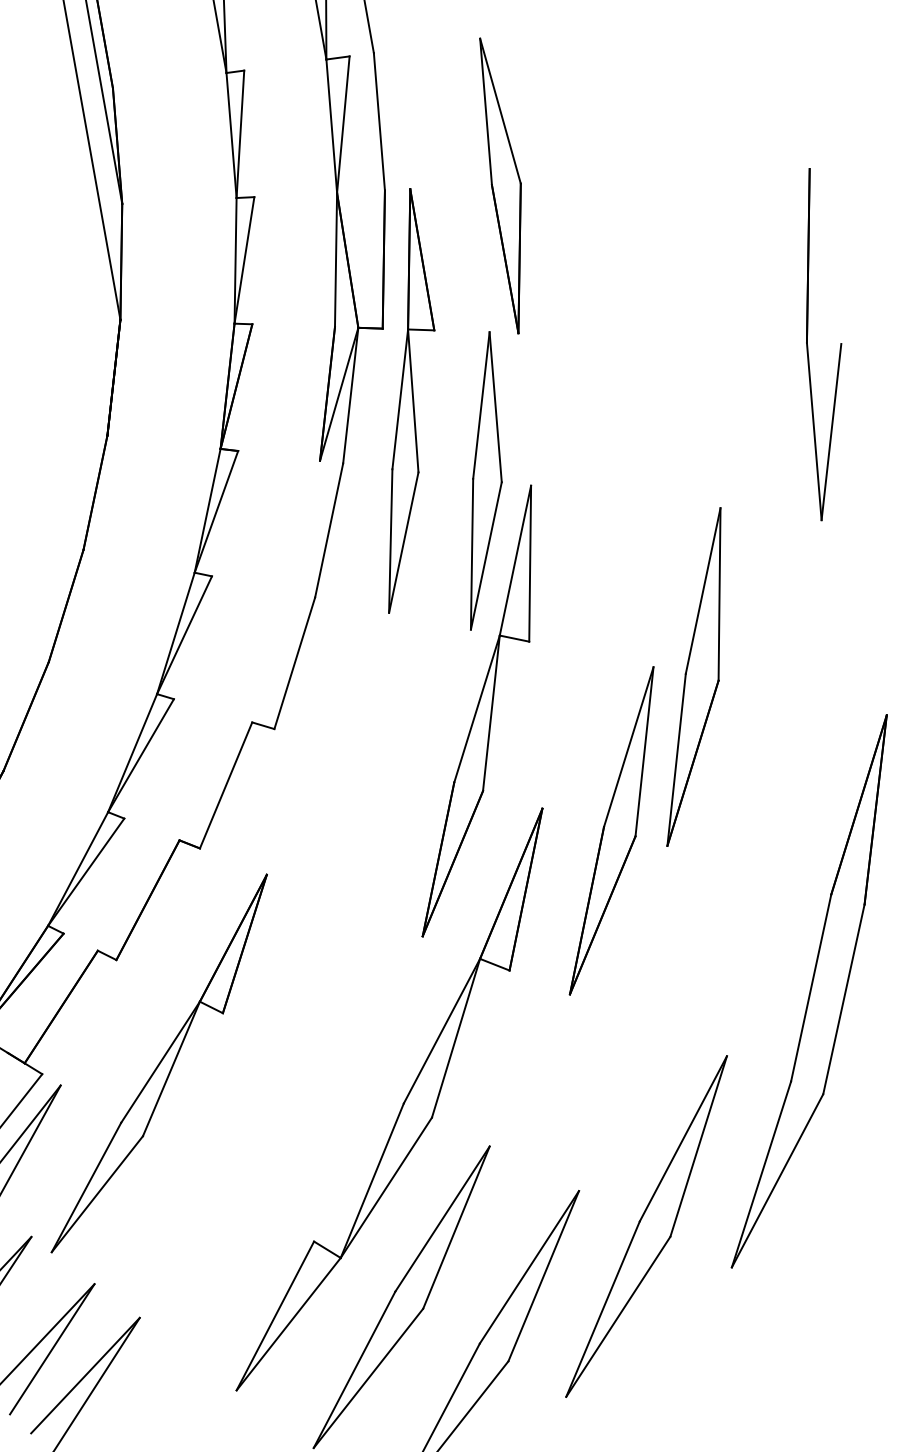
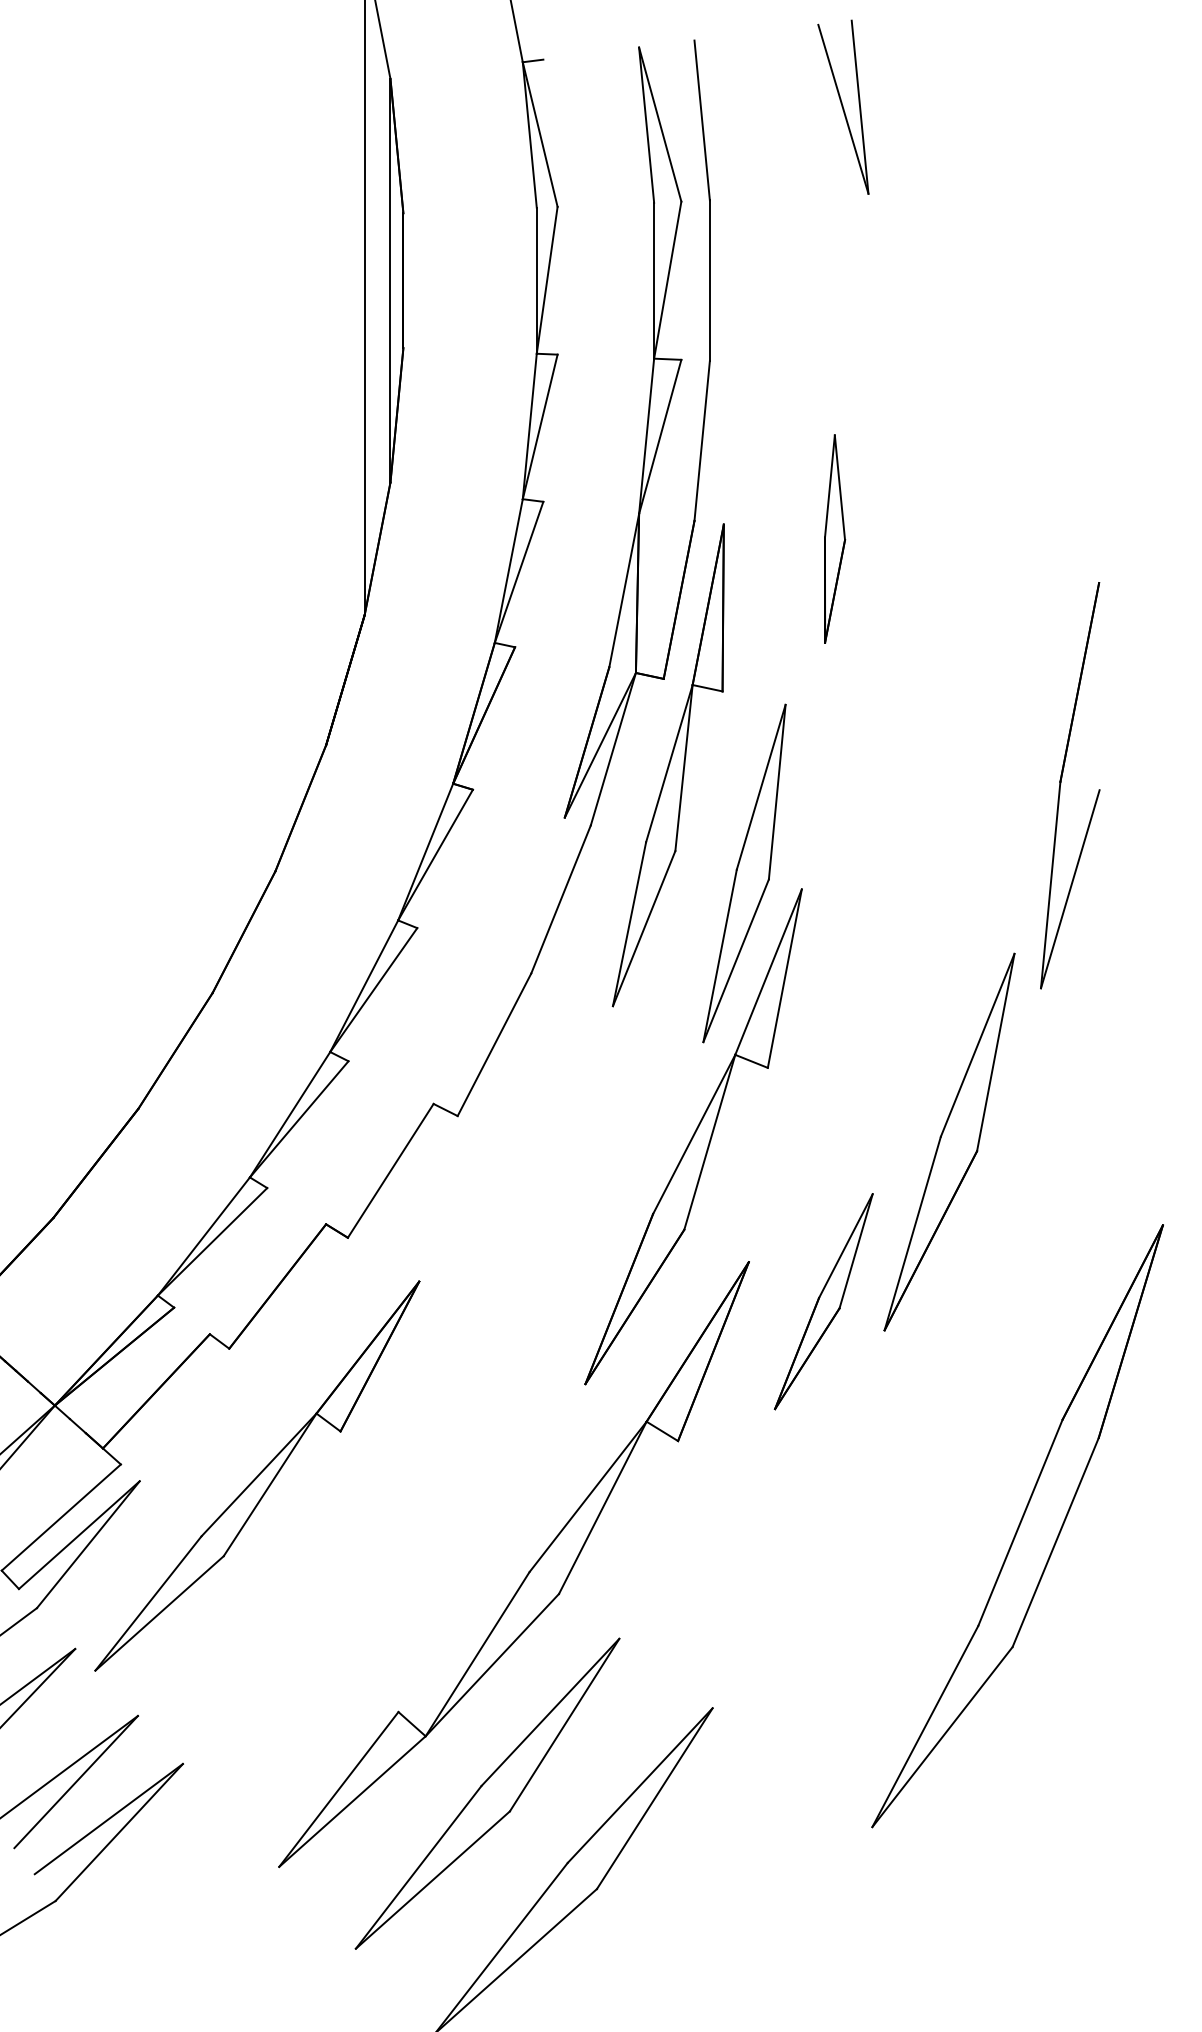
part: (505, 184) -> (834, 538), size x0.6
part: (808, 344) -> (1061, 784), moved
part: (611, 830) -> (823, 1301), size x0.6
part: (646, 1226) -> (782, 1762), removed

